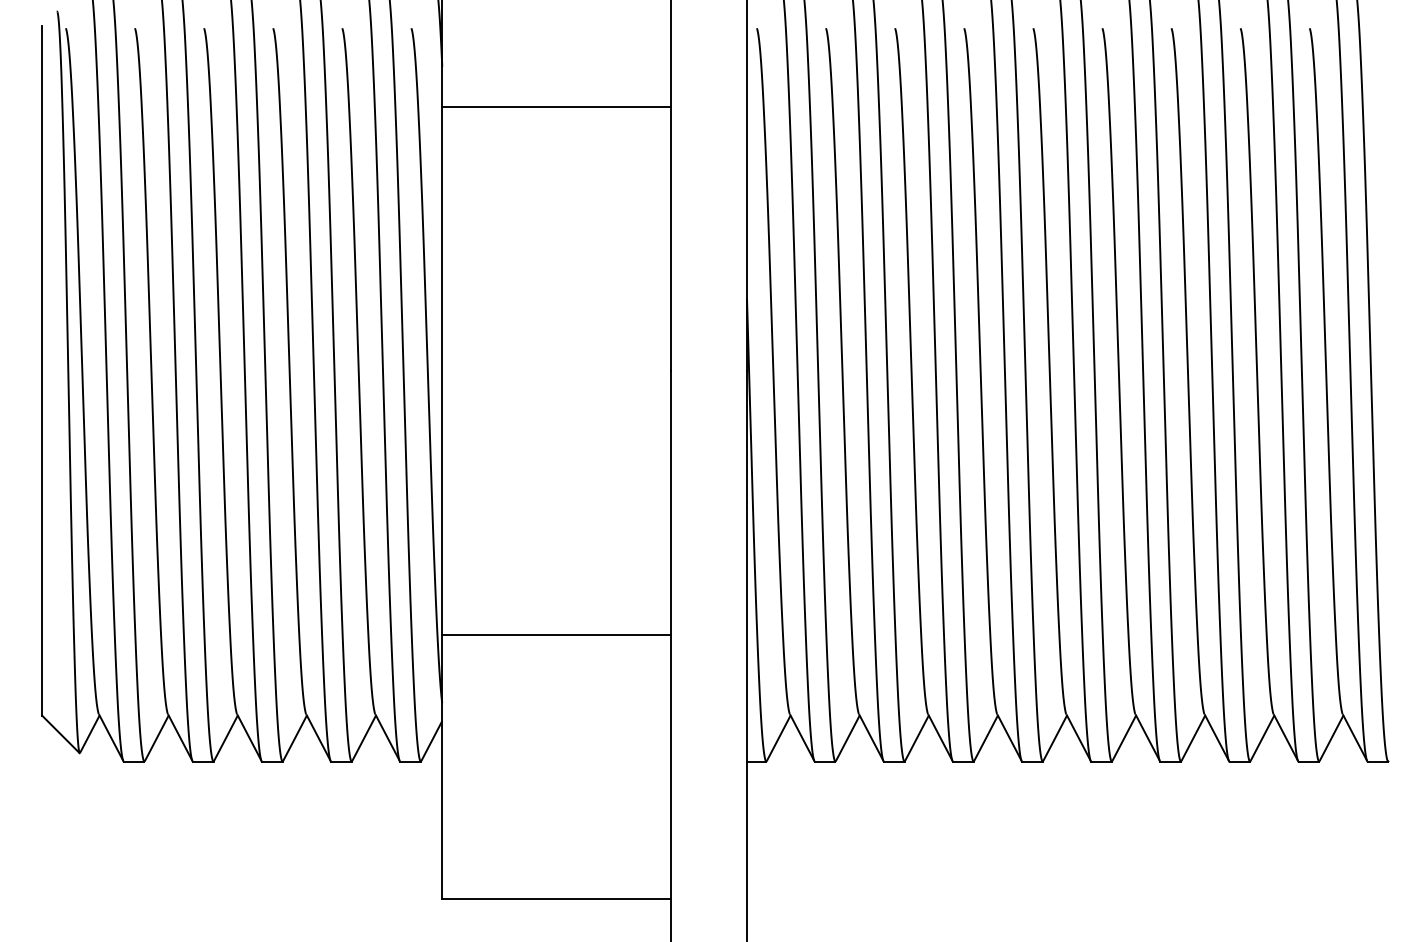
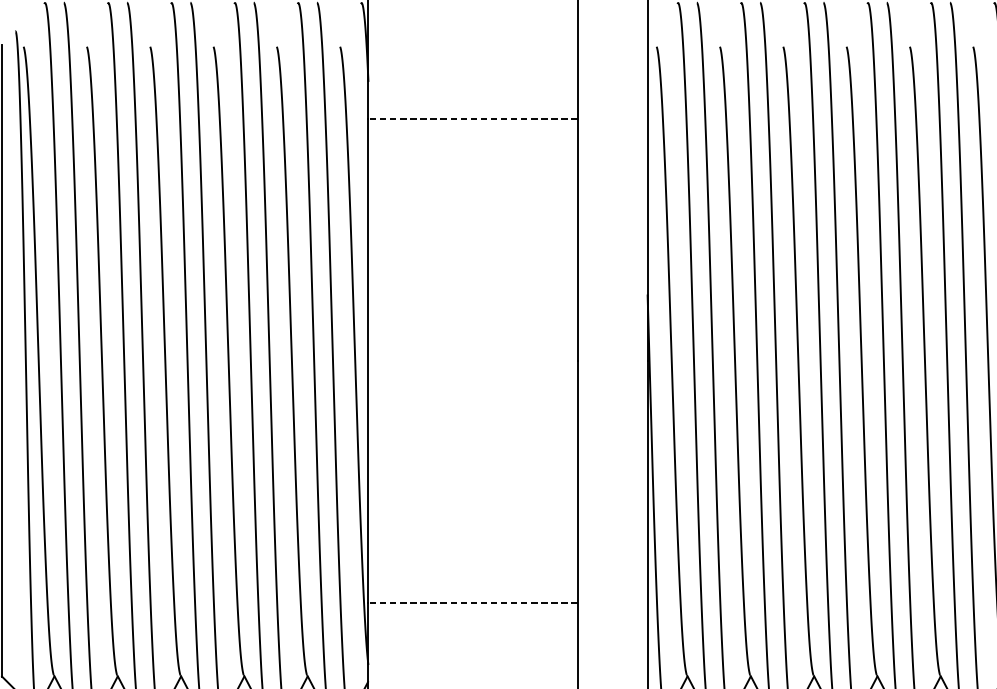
line: (556, 107) -> (473, 119), solid -> dashed
line: (556, 634) -> (473, 602), solid -> dashed

